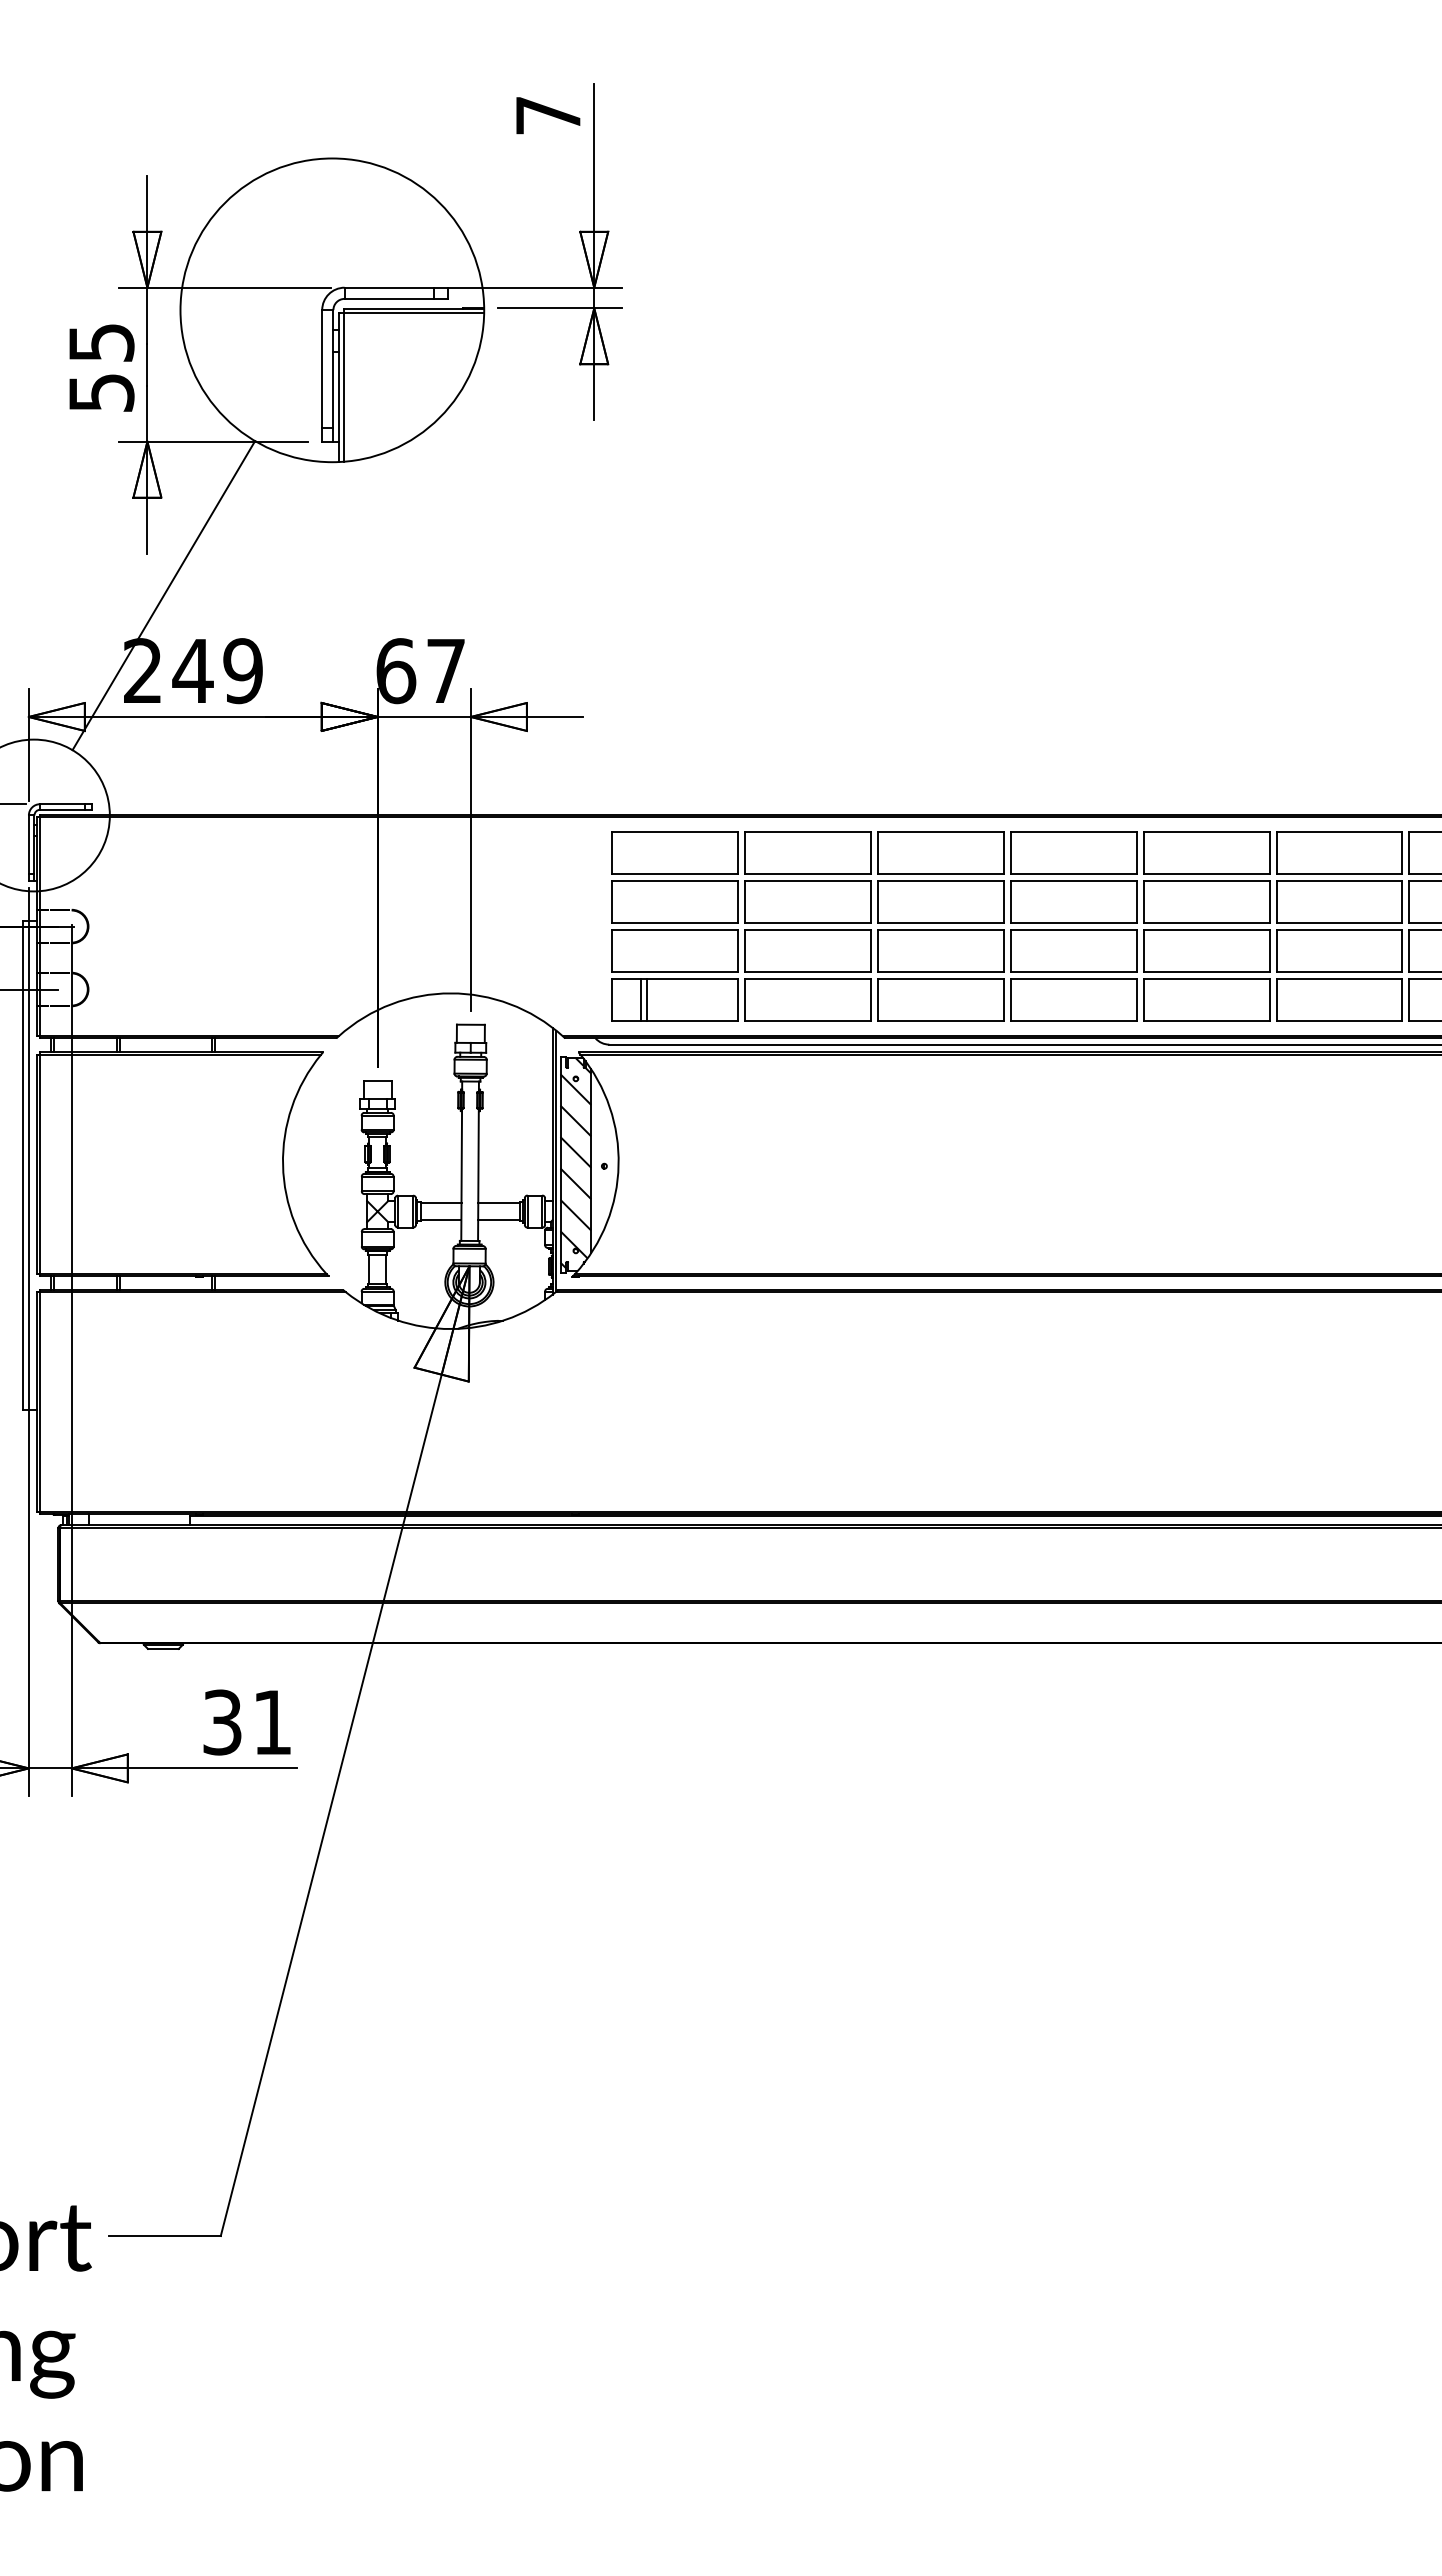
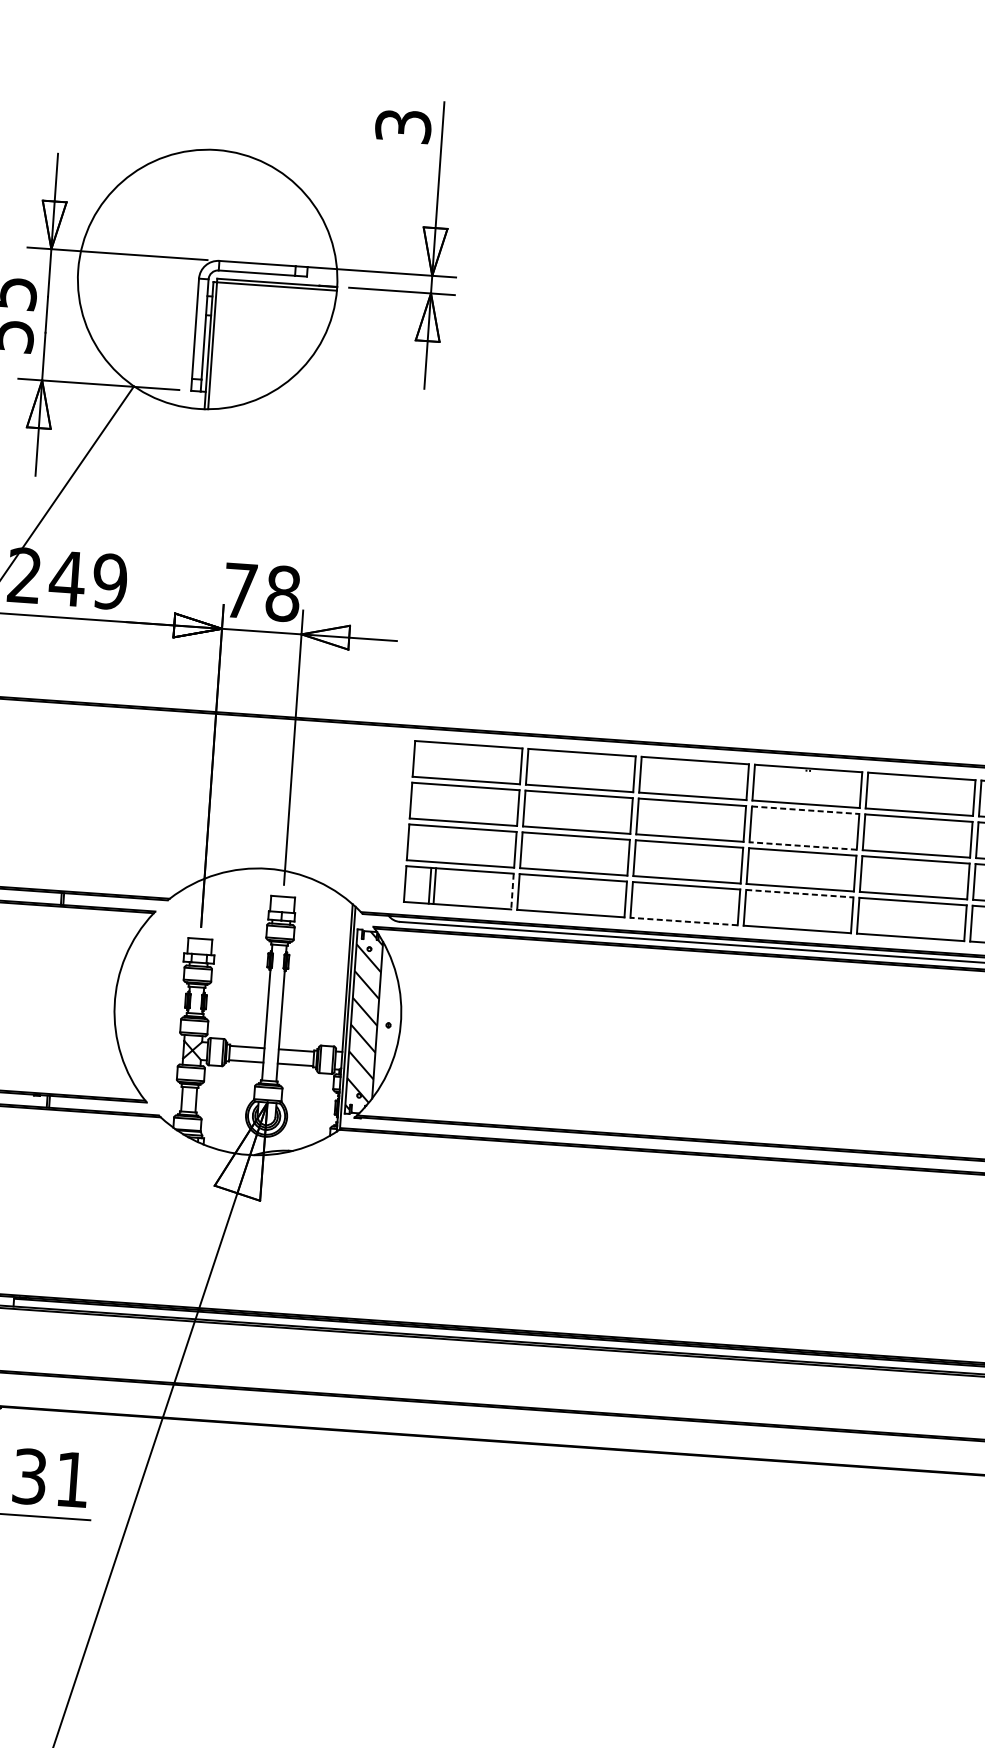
text: (548, 115) -> (403, 126), 7 -> 3
text: (420, 671) -> (261, 592), 67 -> 78
line: (1073, 881) -> (805, 810), solid -> dashed
line: (1073, 923) -> (802, 846), solid -> dashed
line: (1073, 979) -> (799, 894), solid -> dashed
line: (738, 1000) -> (512, 892), solid -> dashed
line: (940, 1020) -> (683, 921), solid -> dashed

